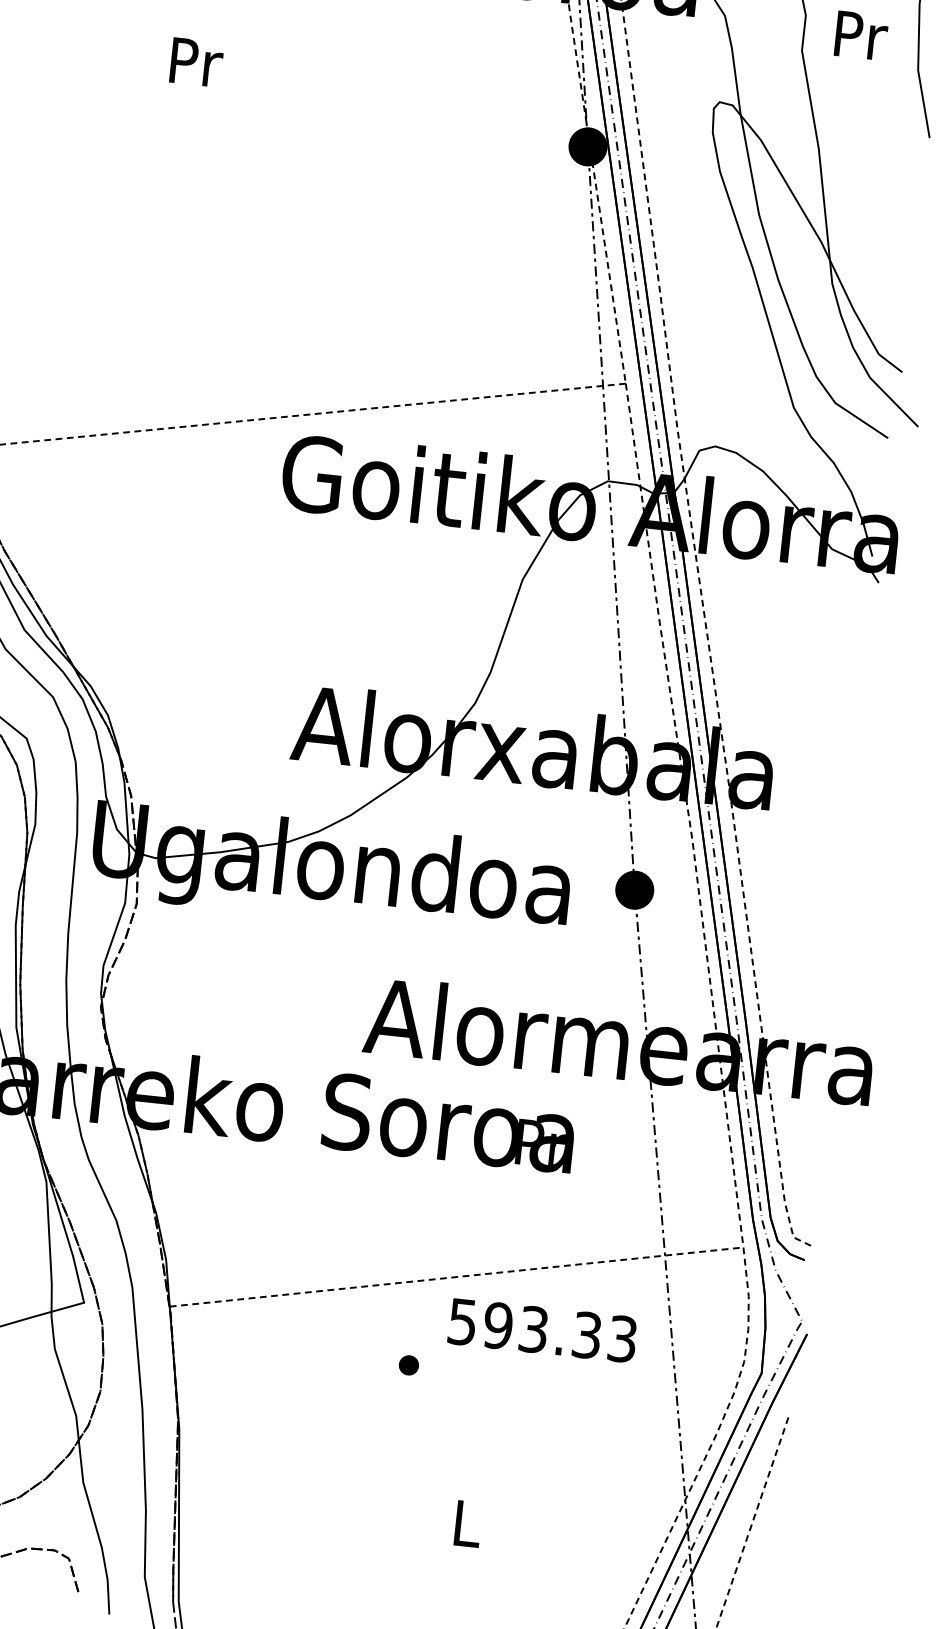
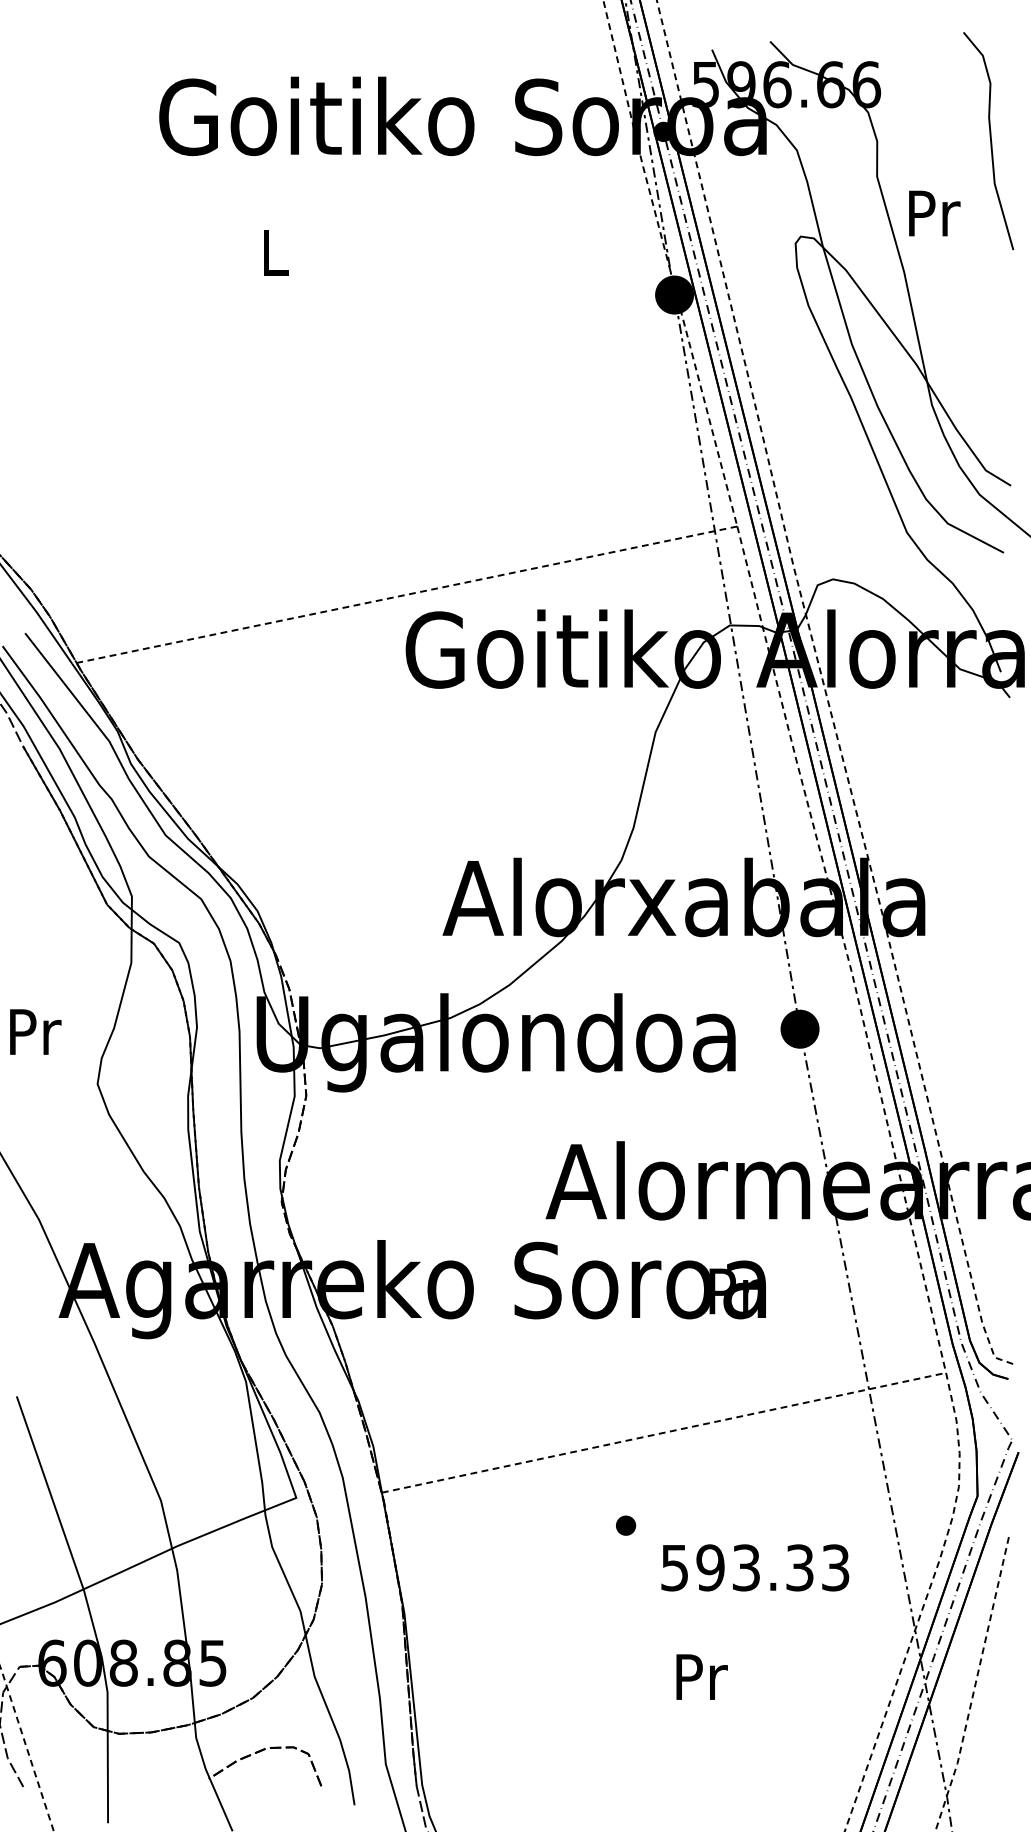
text: (861, 35) -> (934, 213), moved
text: (196, 62) -> (276, 252), Pr -> L
text: (542, 1330) -> (755, 1567), moved
text: (467, 1523) -> (701, 1676), L -> Pr

